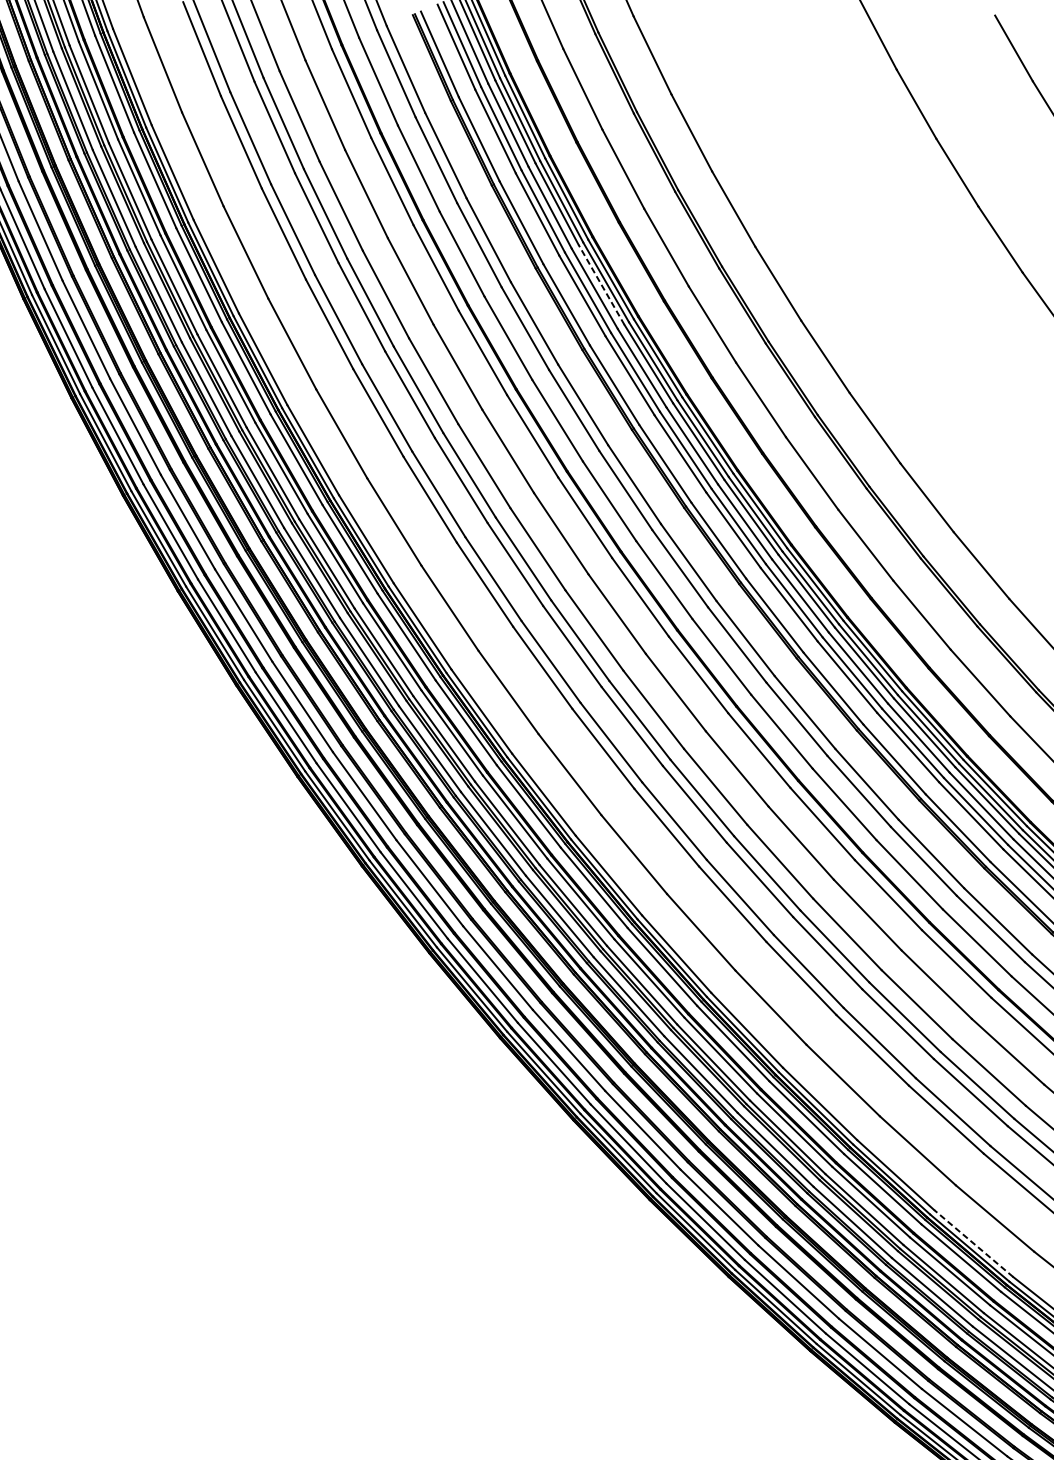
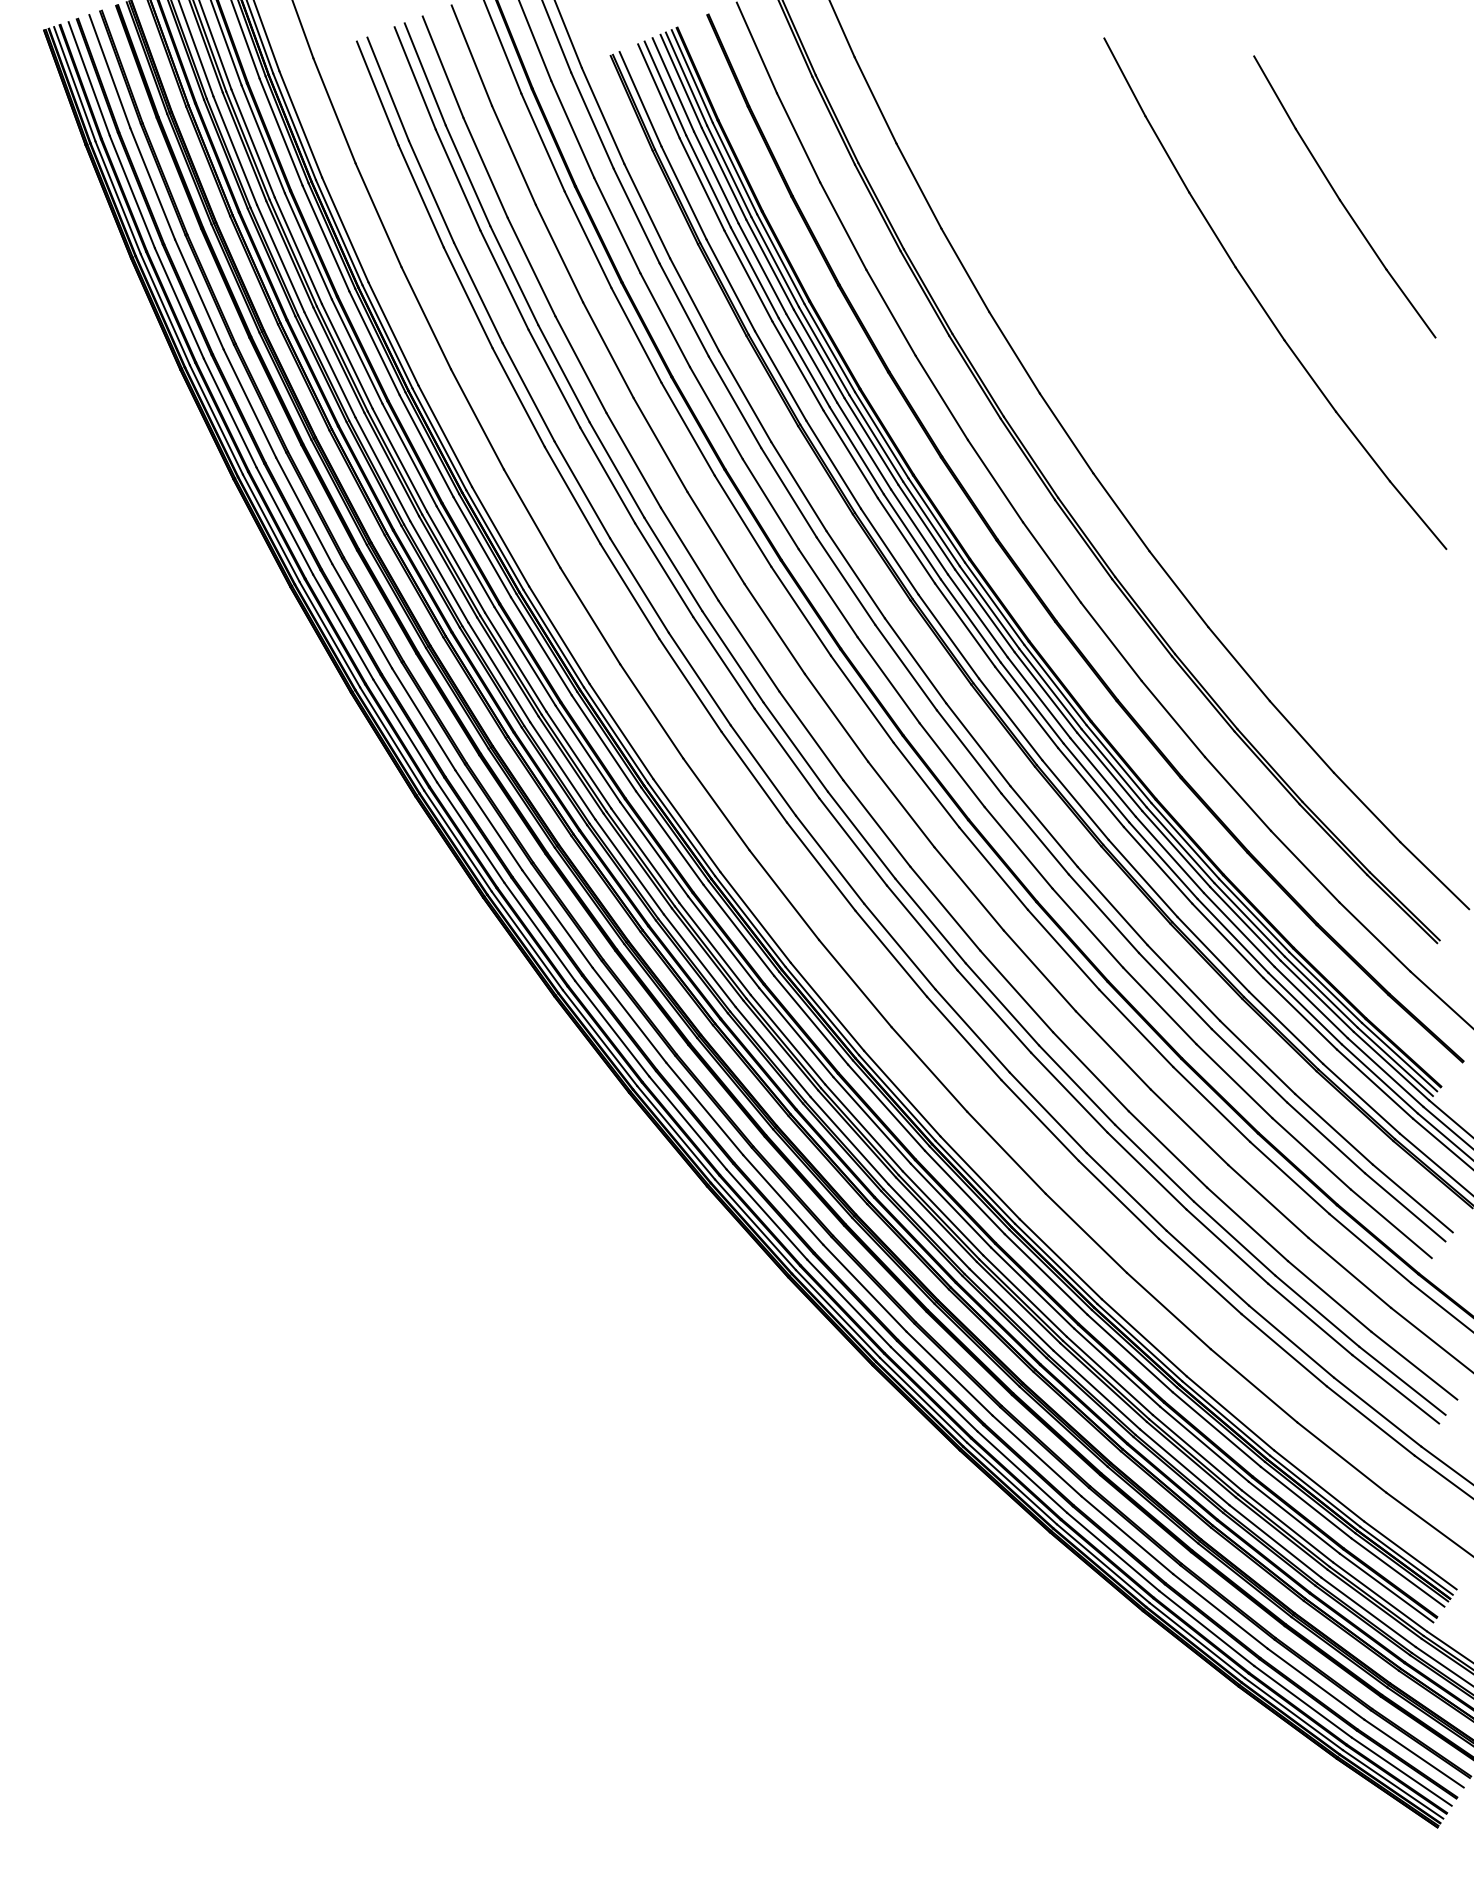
line: (601, 285) -> (819, 354), dashed -> solid
line: (973, 1243) -> (1230, 1413), dashed -> solid

